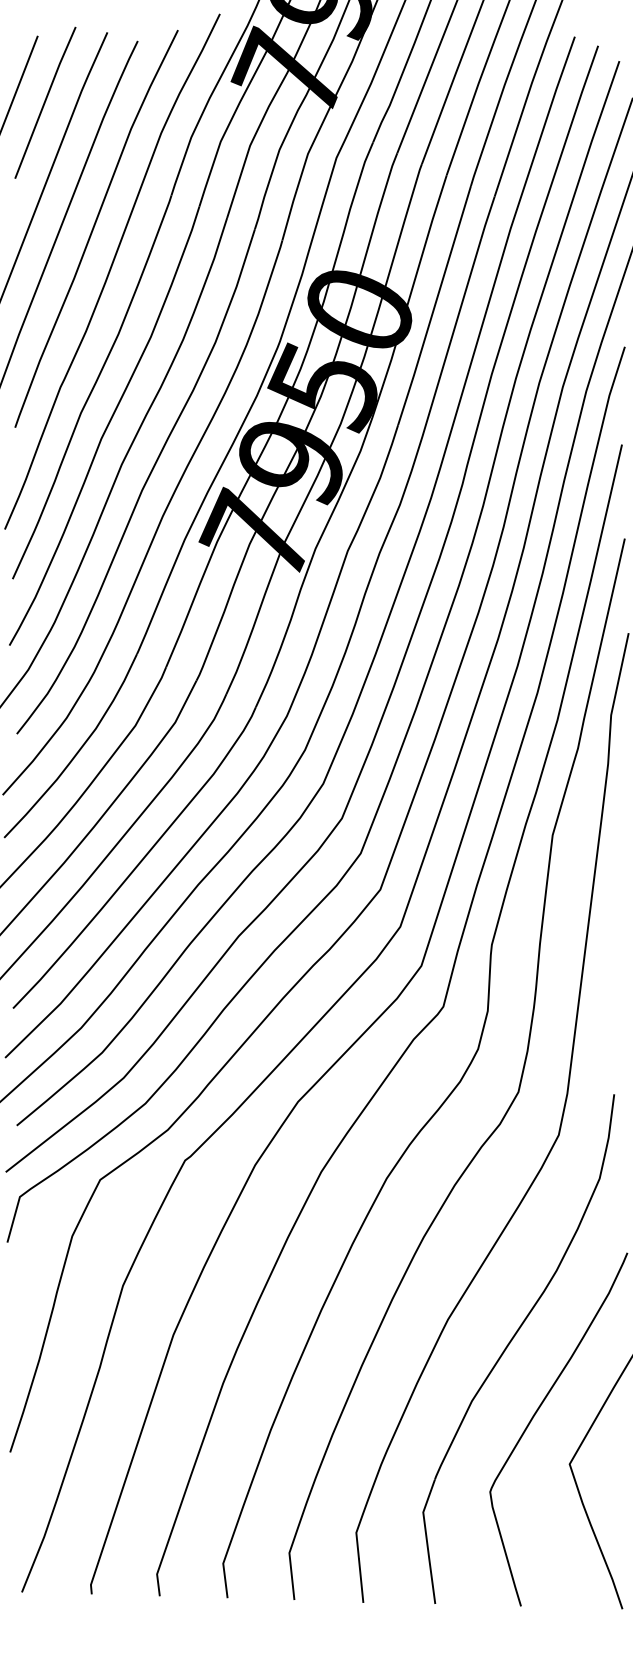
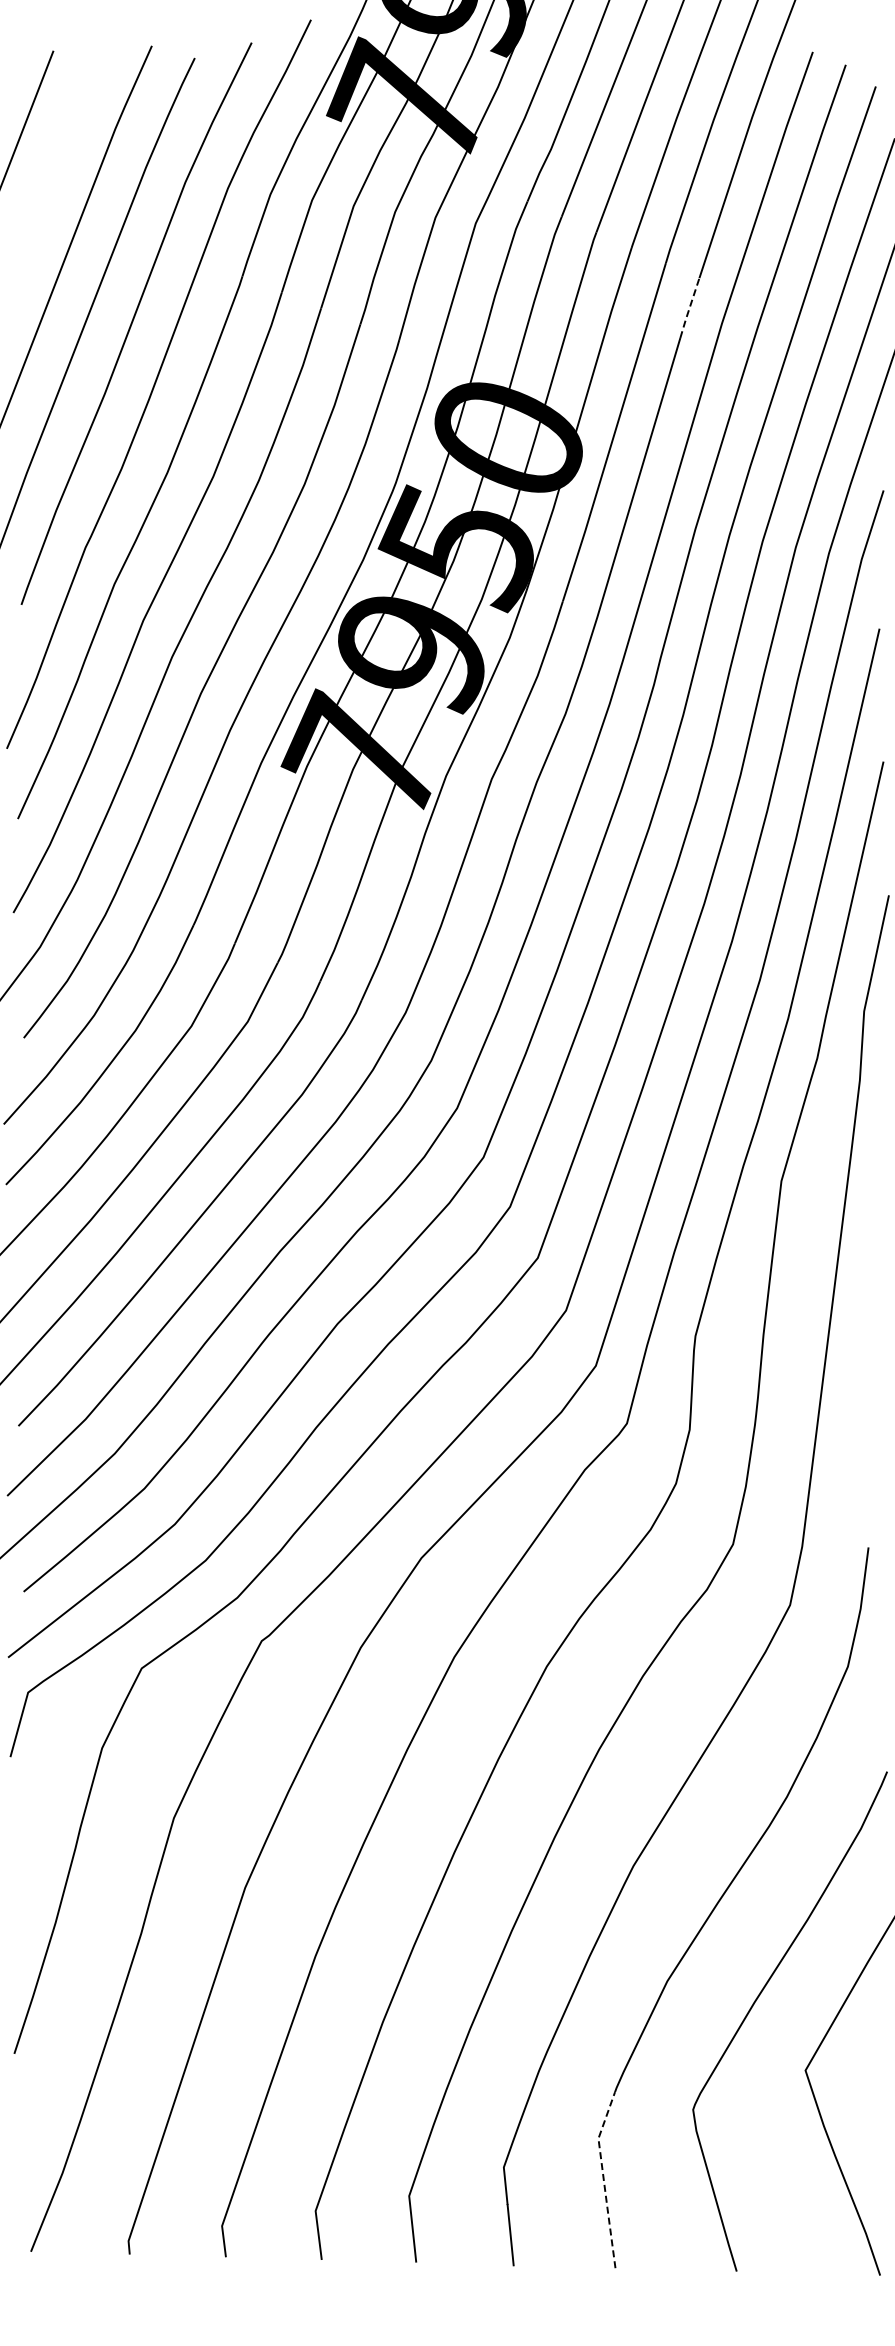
line: (44, 102) -> (63, 145), removed
line: (487, 218) -> (689, 308), solid -> dashed
line: (426, 1540) -> (603, 2178), solid -> dashed

